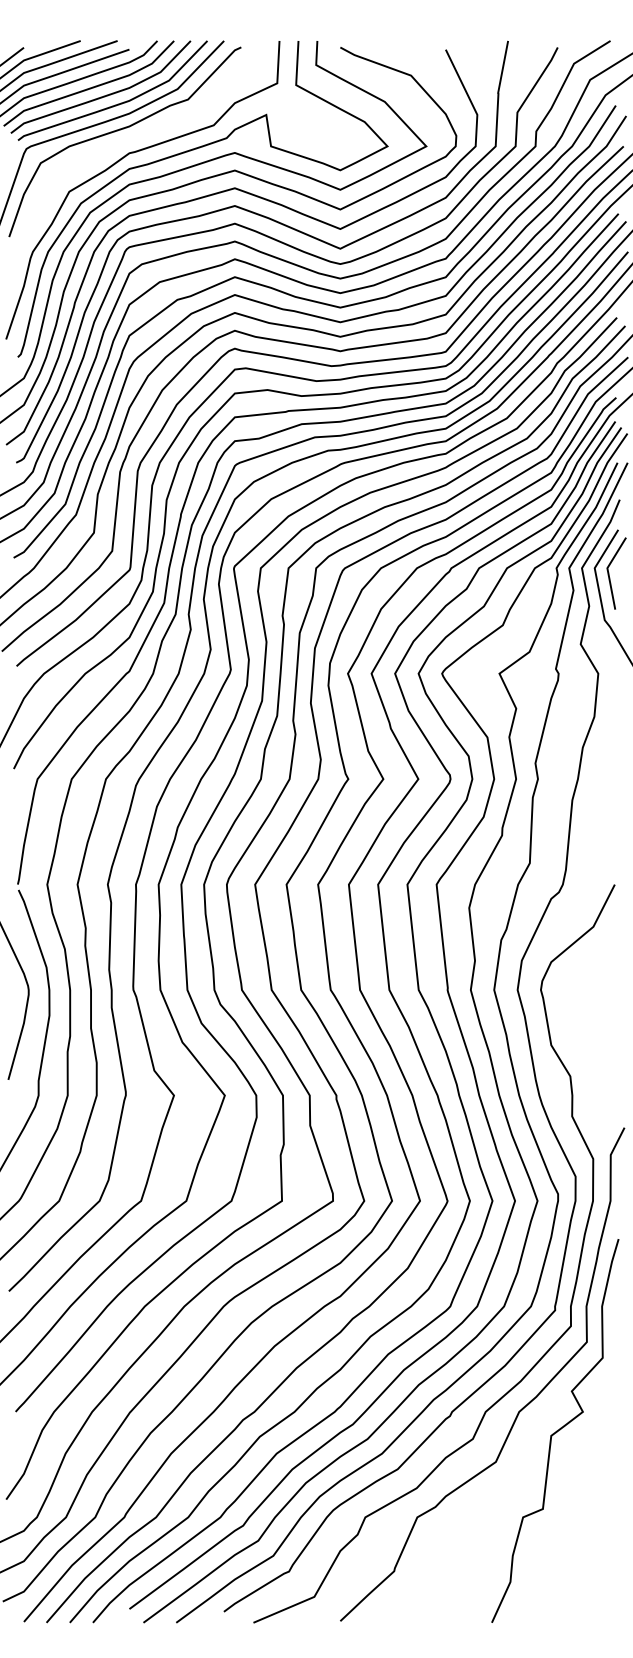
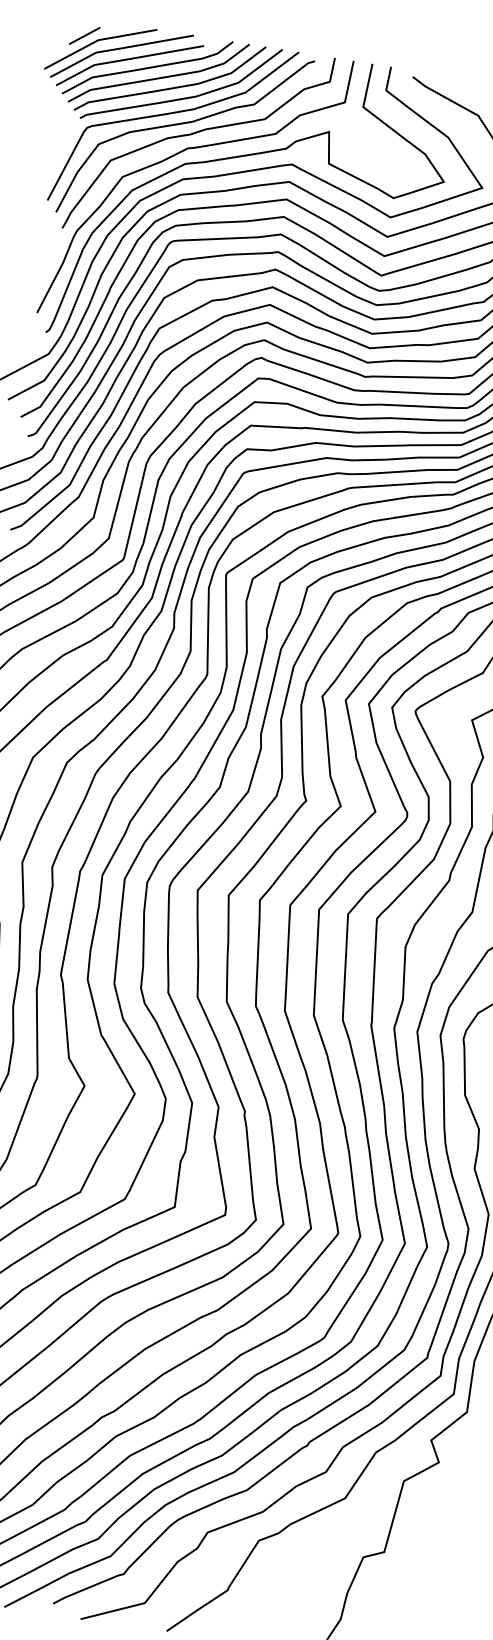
curve: (135, 137) -> (196, 133), added

